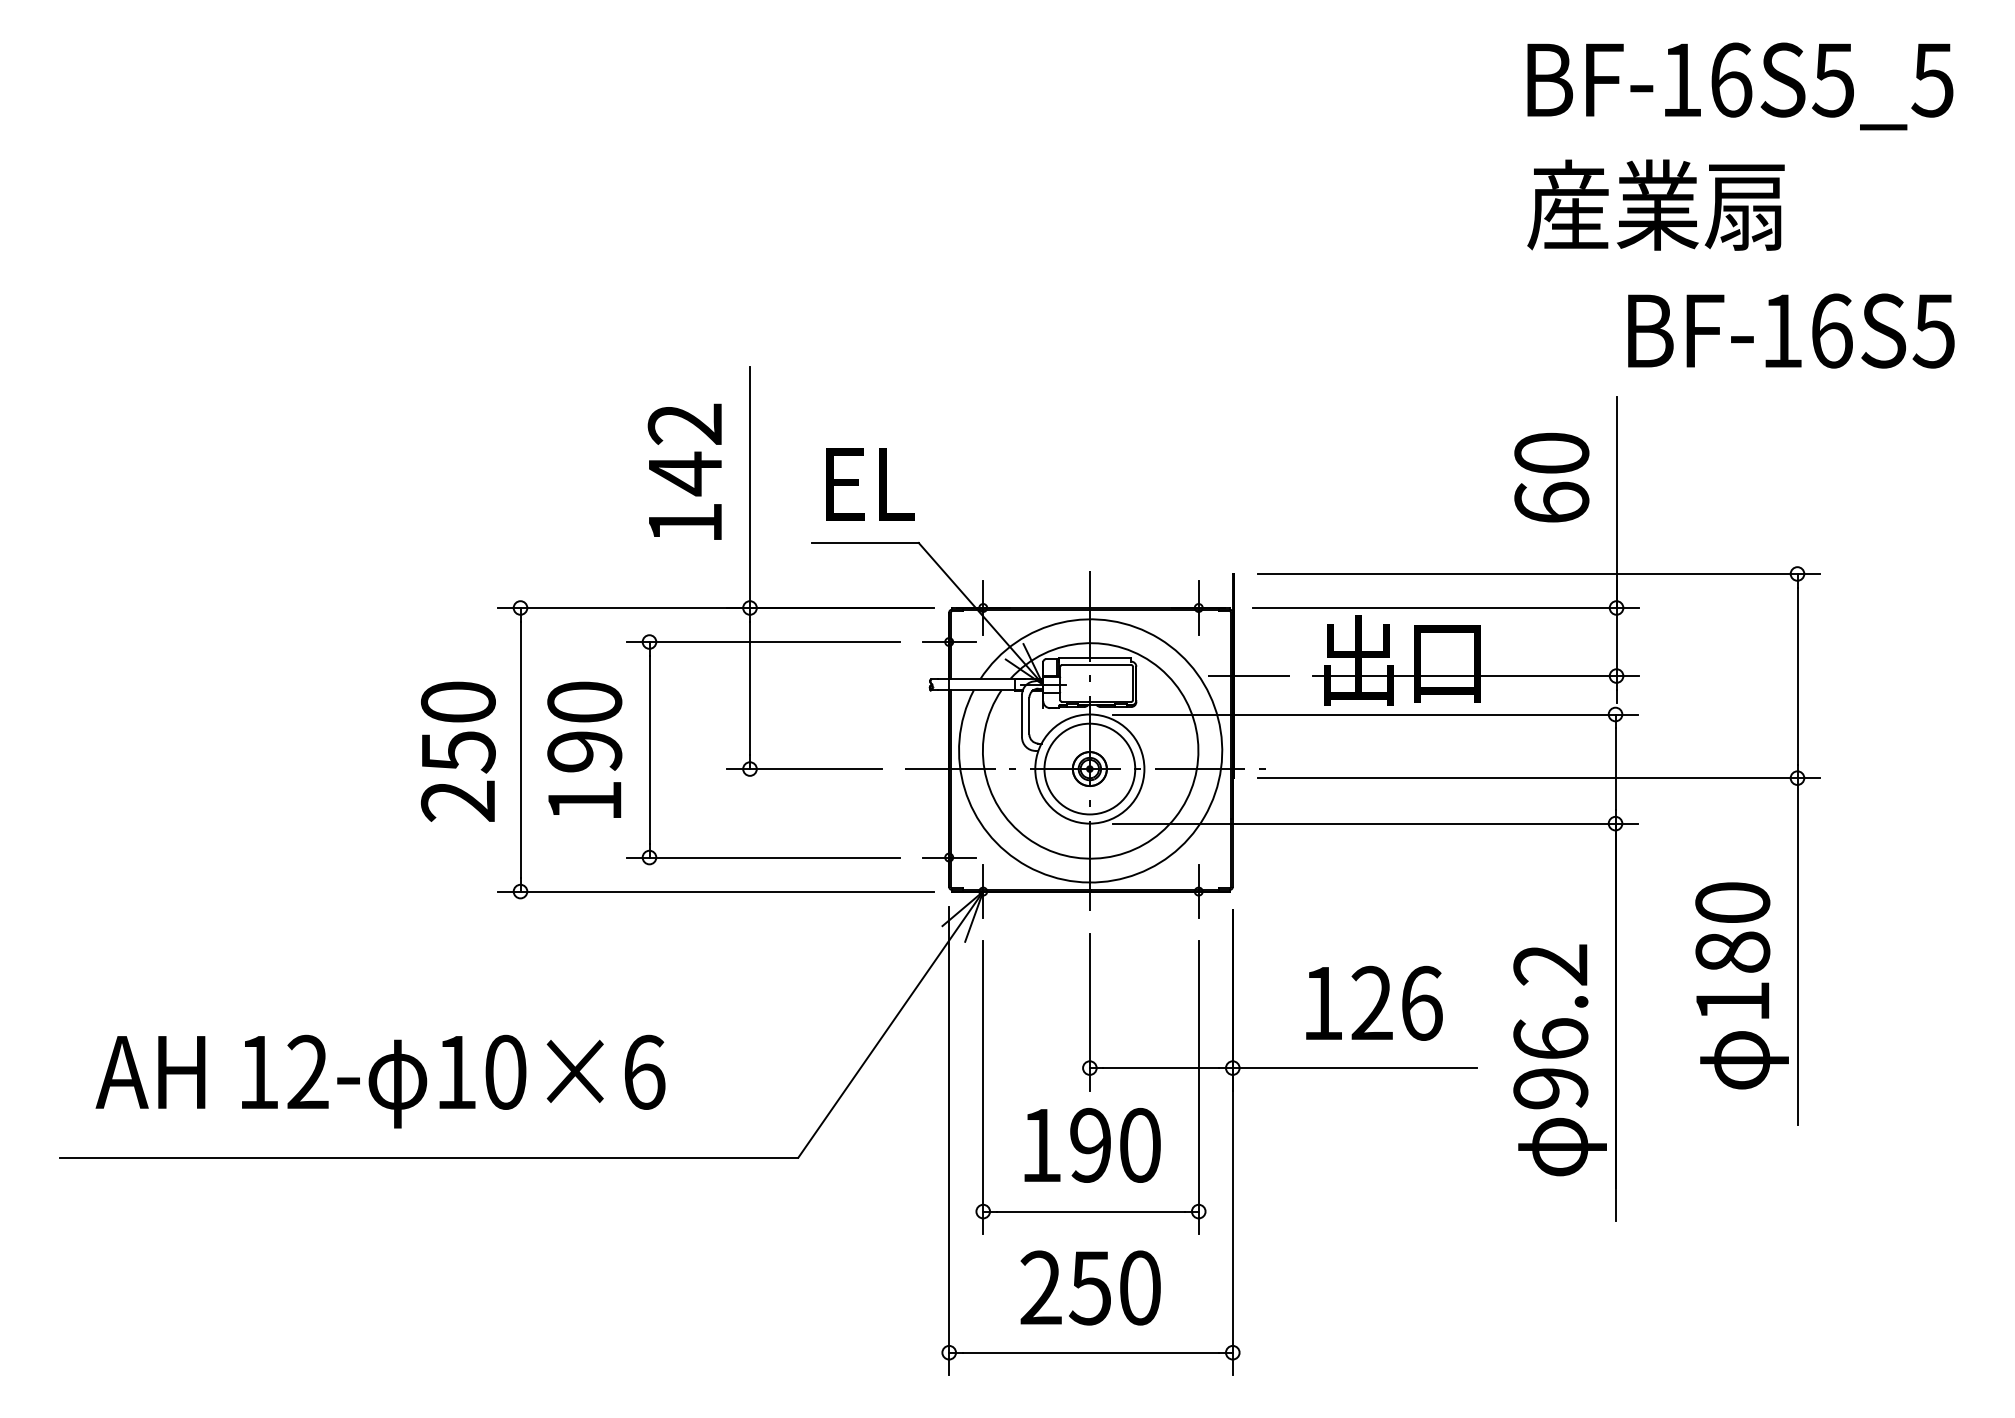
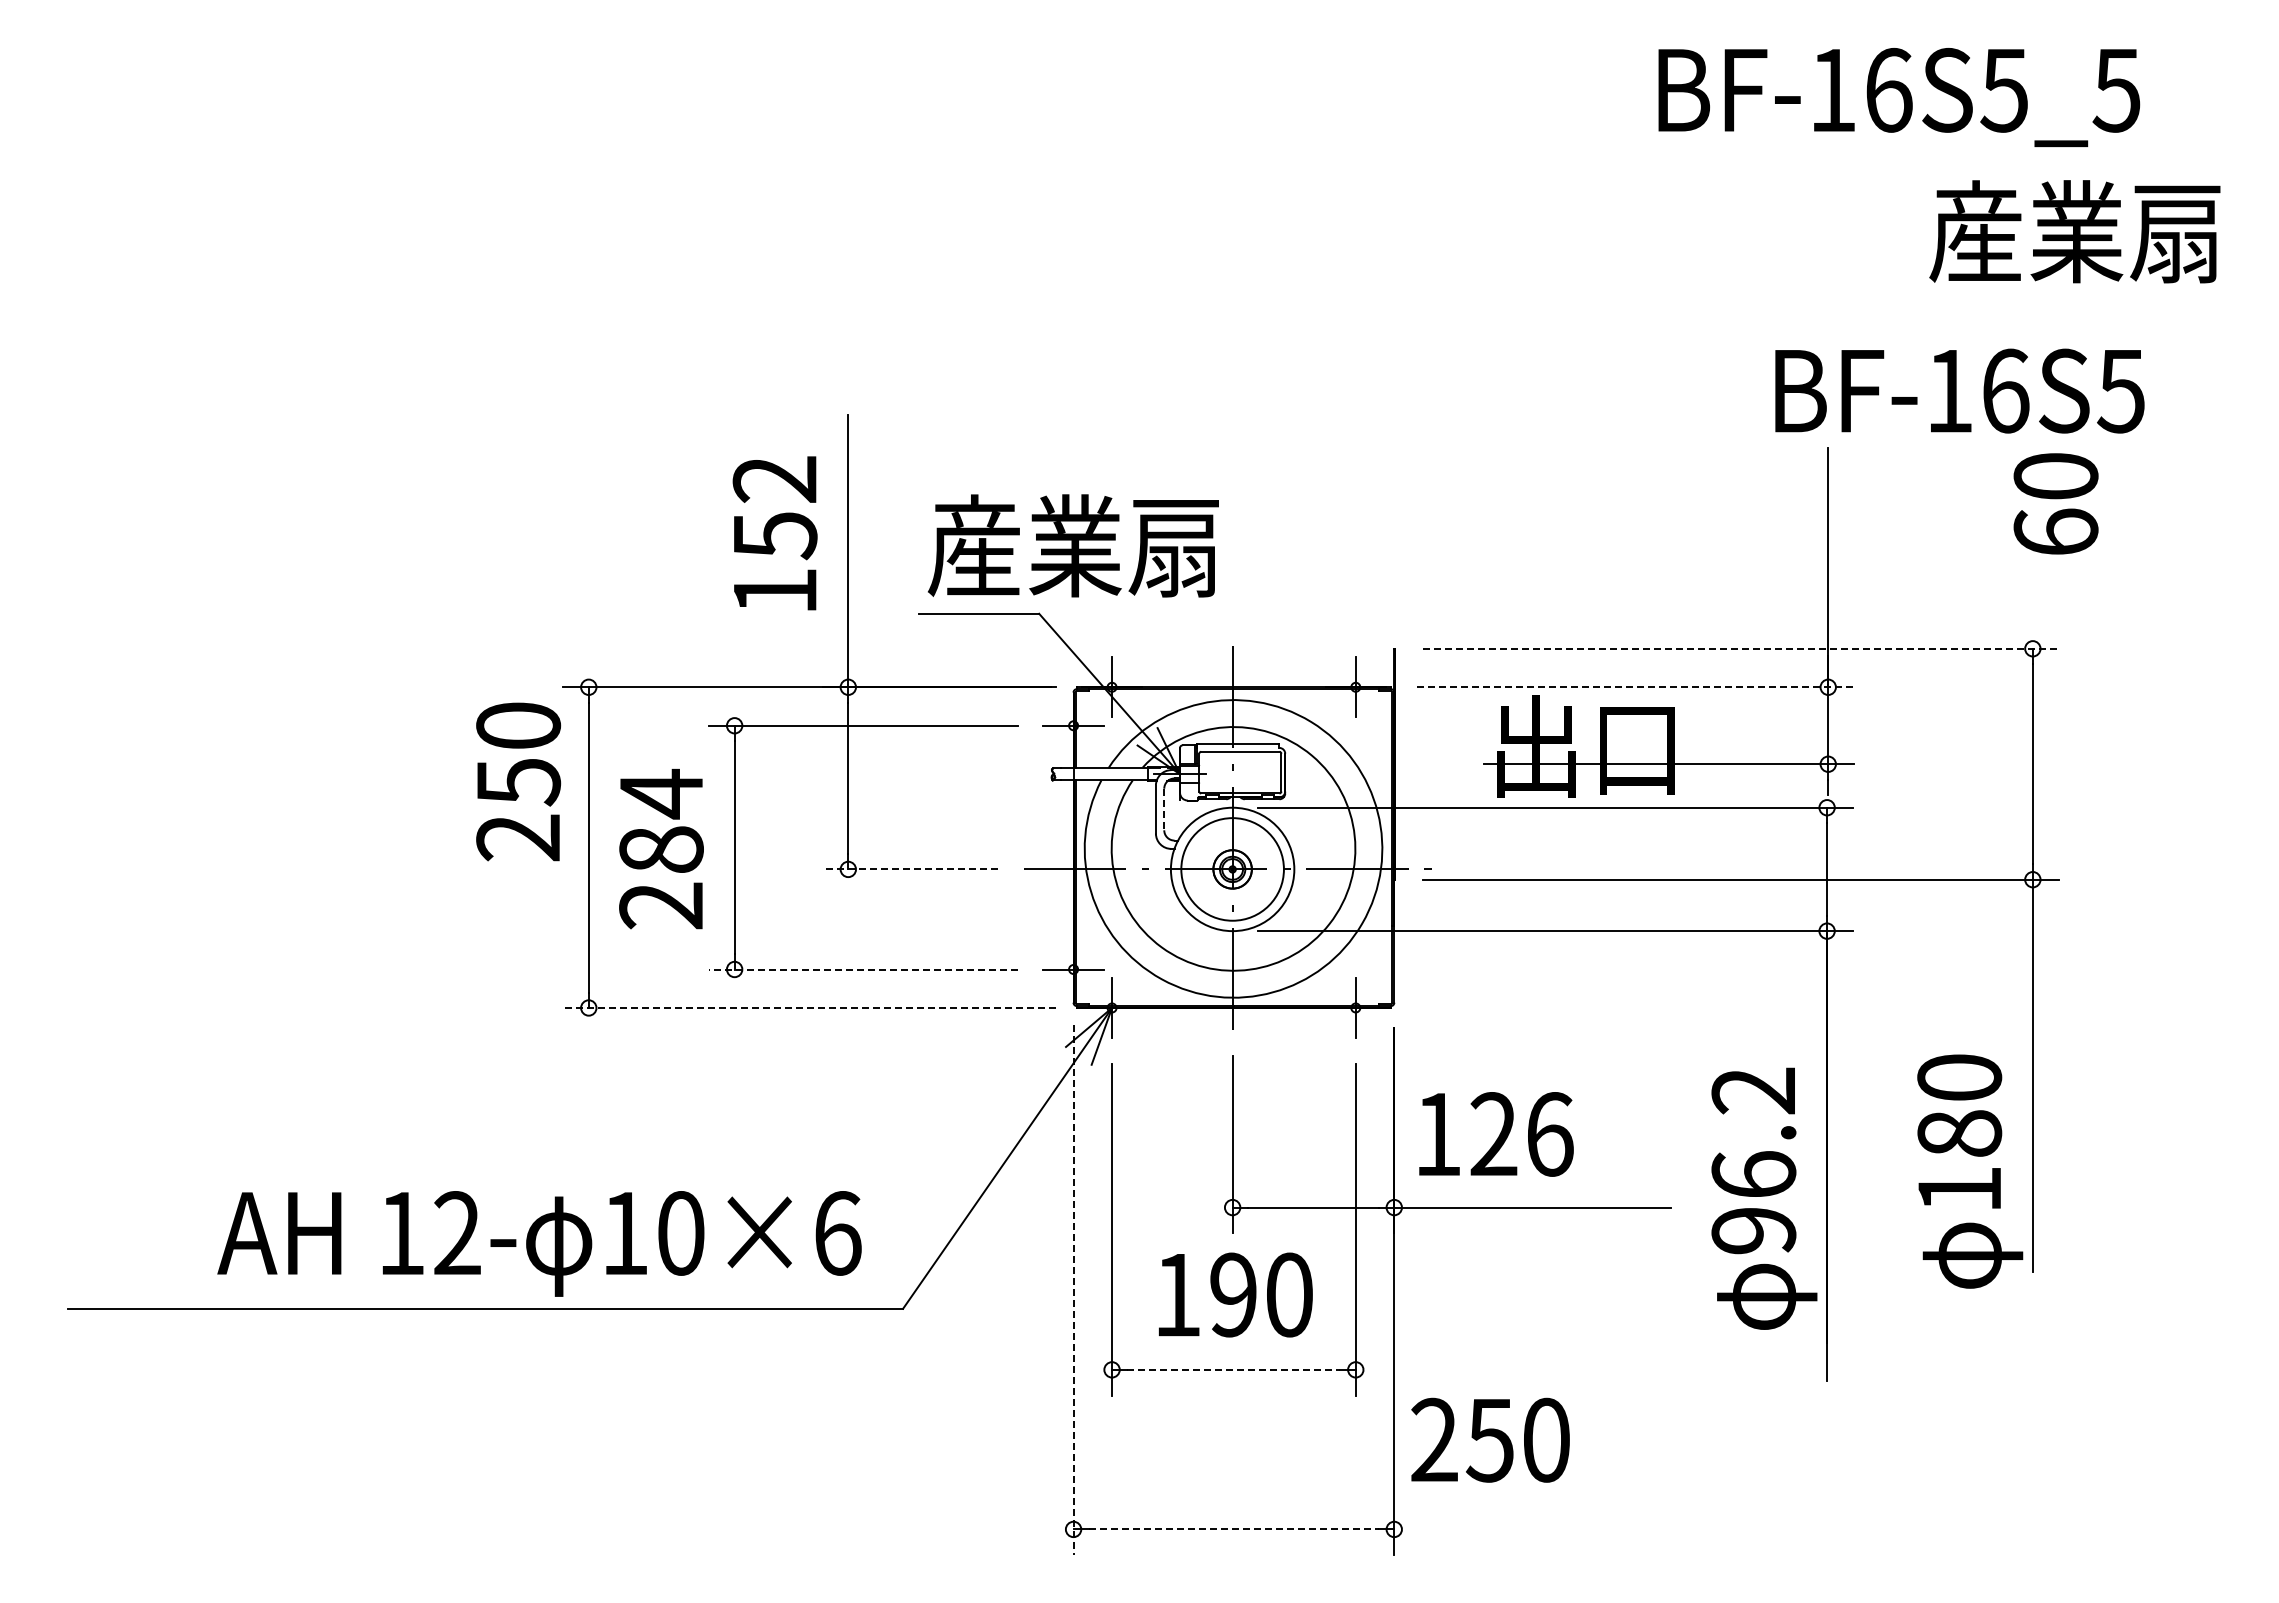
text: (1740, 86) -> (1899, 97), moved
text: (1655, 204) -> (2074, 231), moved
text: (1790, 330) -> (1959, 390), moved
text: (685, 473) -> (775, 535), 142 -> 152
text: (1551, 477) -> (2055, 503), moved
text: (948, 482) -> (1072, 545), EL -> 産業扇
line: (1539, 573) -> (1741, 648), solid -> dashed
line: (1446, 608) -> (1635, 687), solid -> dashed
line: (1248, 676) -> (1411, 764), removed
line: (1029, 716) -> (1164, 809), solid -> dashed
text: (584, 750) -> (661, 848), 190 -> 284
text: (458, 751) -> (518, 781), moved
line: (804, 769) -> (910, 869), solid -> dashed
line: (762, 857) -> (862, 969), solid -> dashed
line: (715, 891) -> (809, 1007), solid -> dashed
text: (1742, 985) -> (1970, 1171), moved
text: (1374, 1003) -> (1496, 1134), moved
text: (380, 1081) -> (539, 1243), moved
line: (949, 1141) -> (1073, 1290), solid -> dashed
line: (1091, 1211) -> (1234, 1369), solid -> dashed
text: (1090, 1287) -> (1490, 1439), moved
line: (1090, 1352) -> (1233, 1529), solid -> dashed

